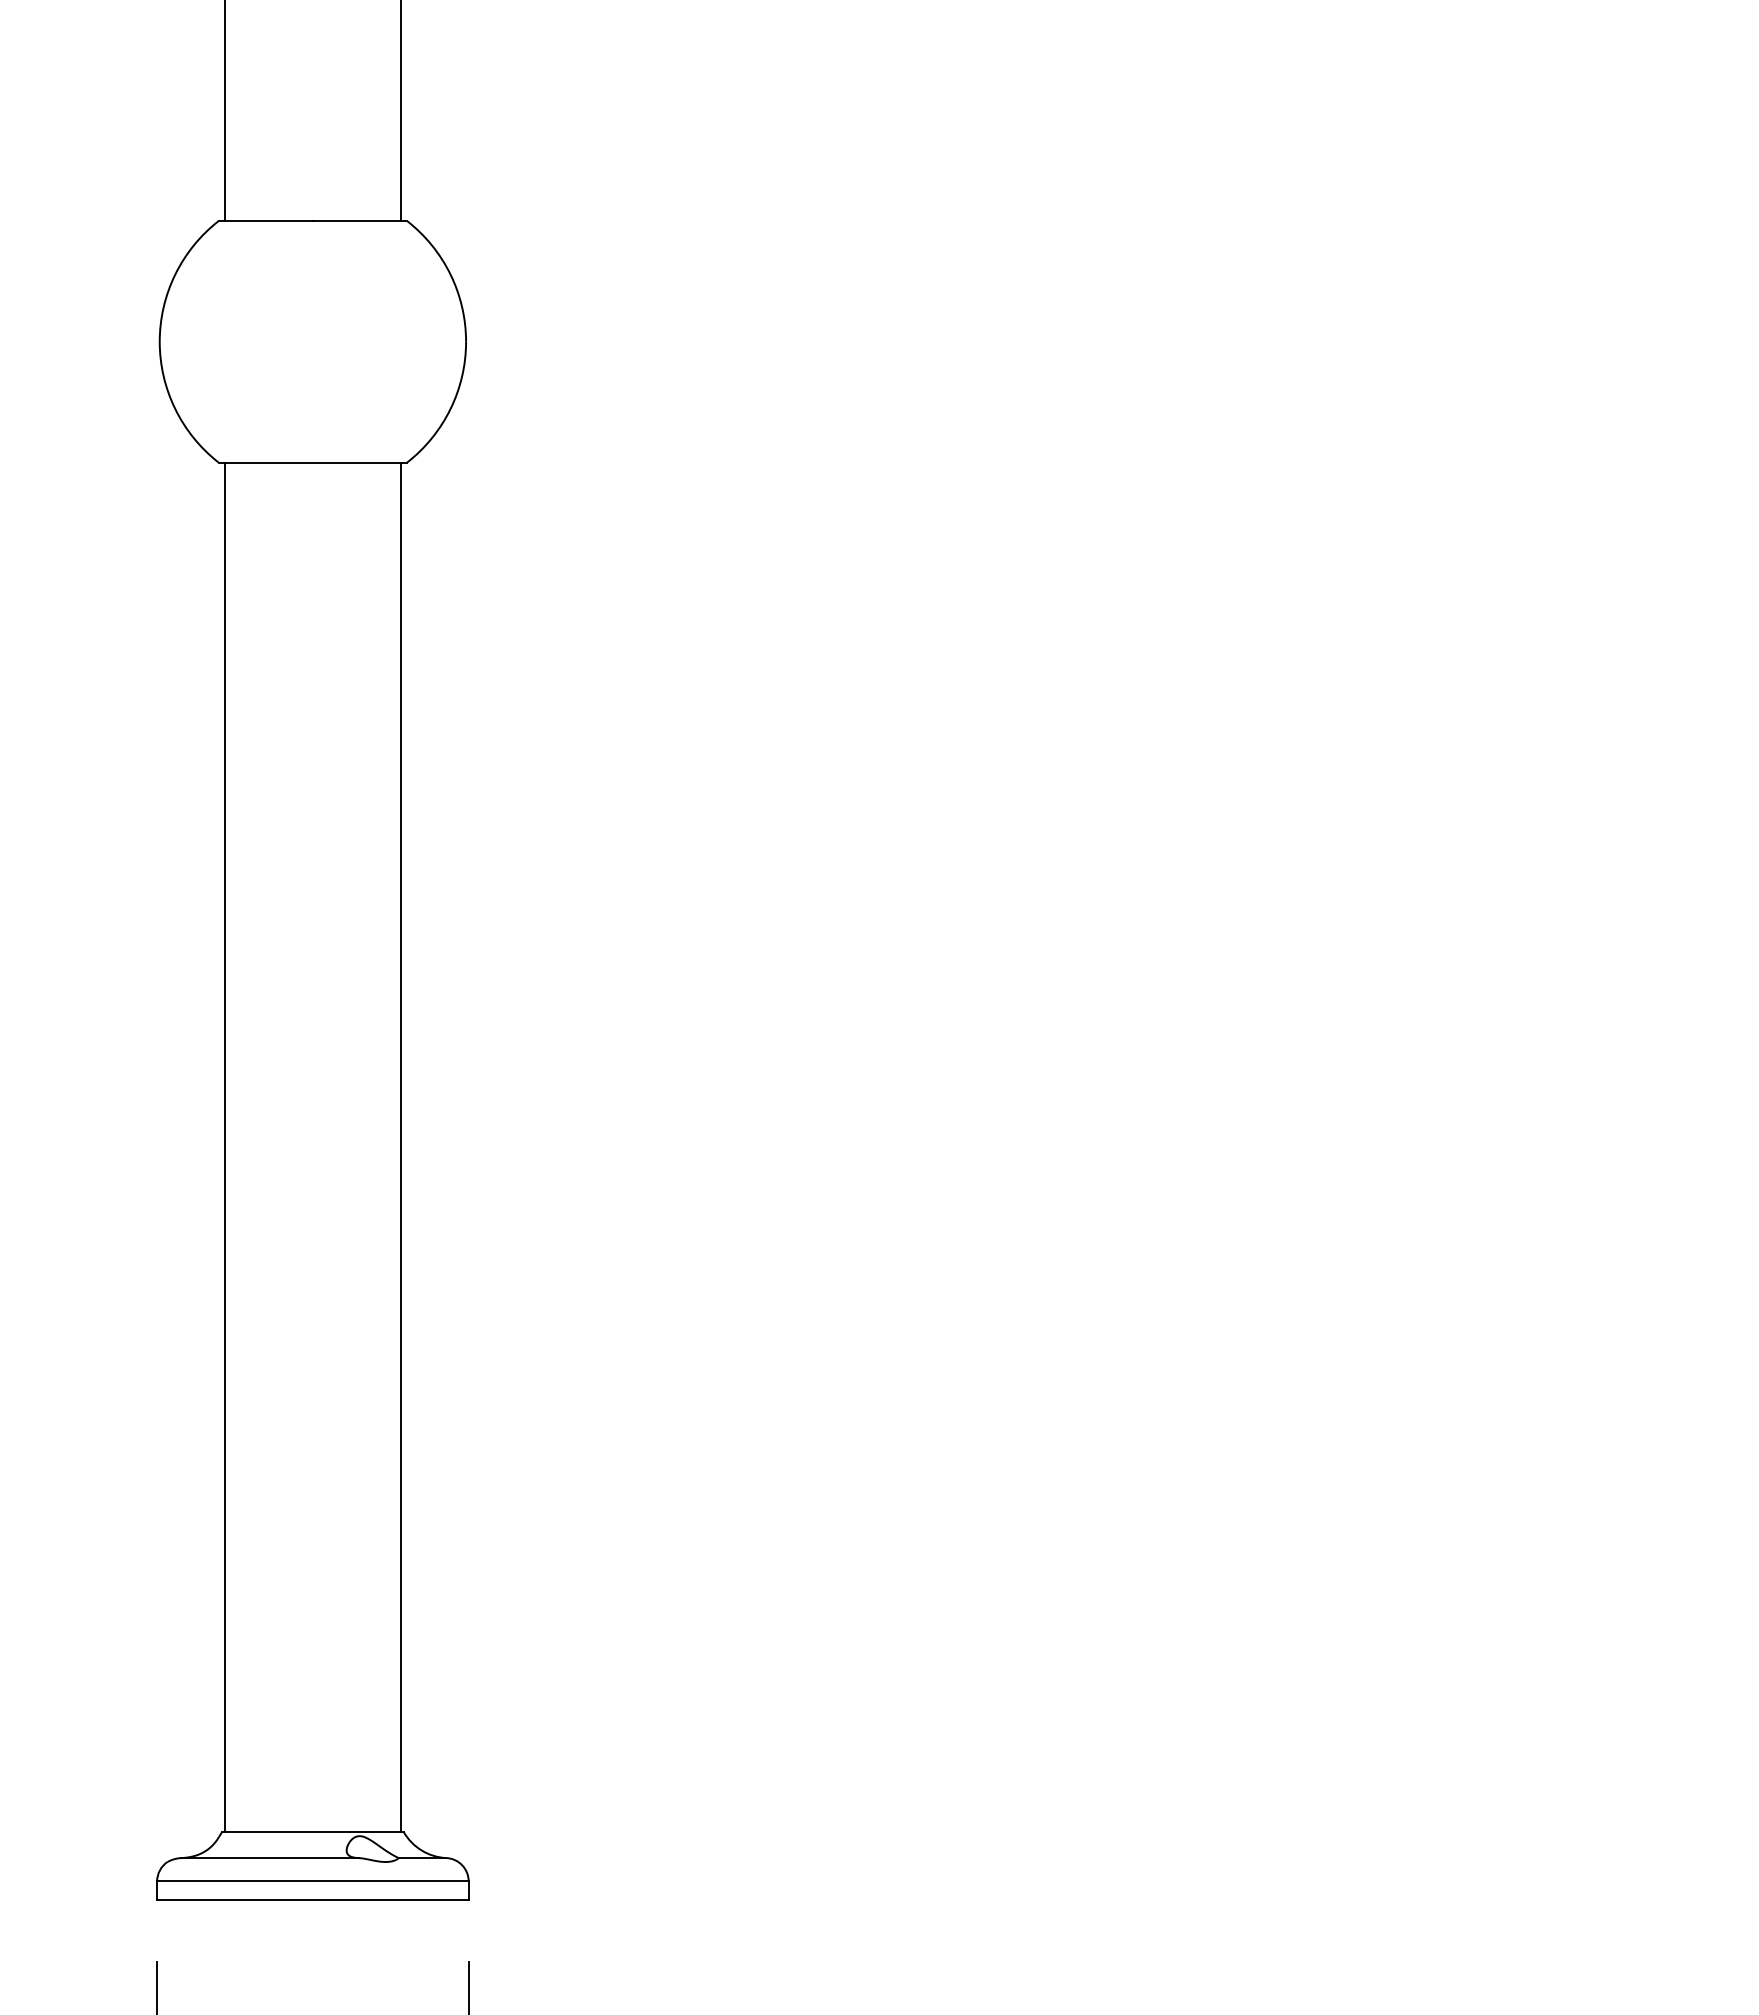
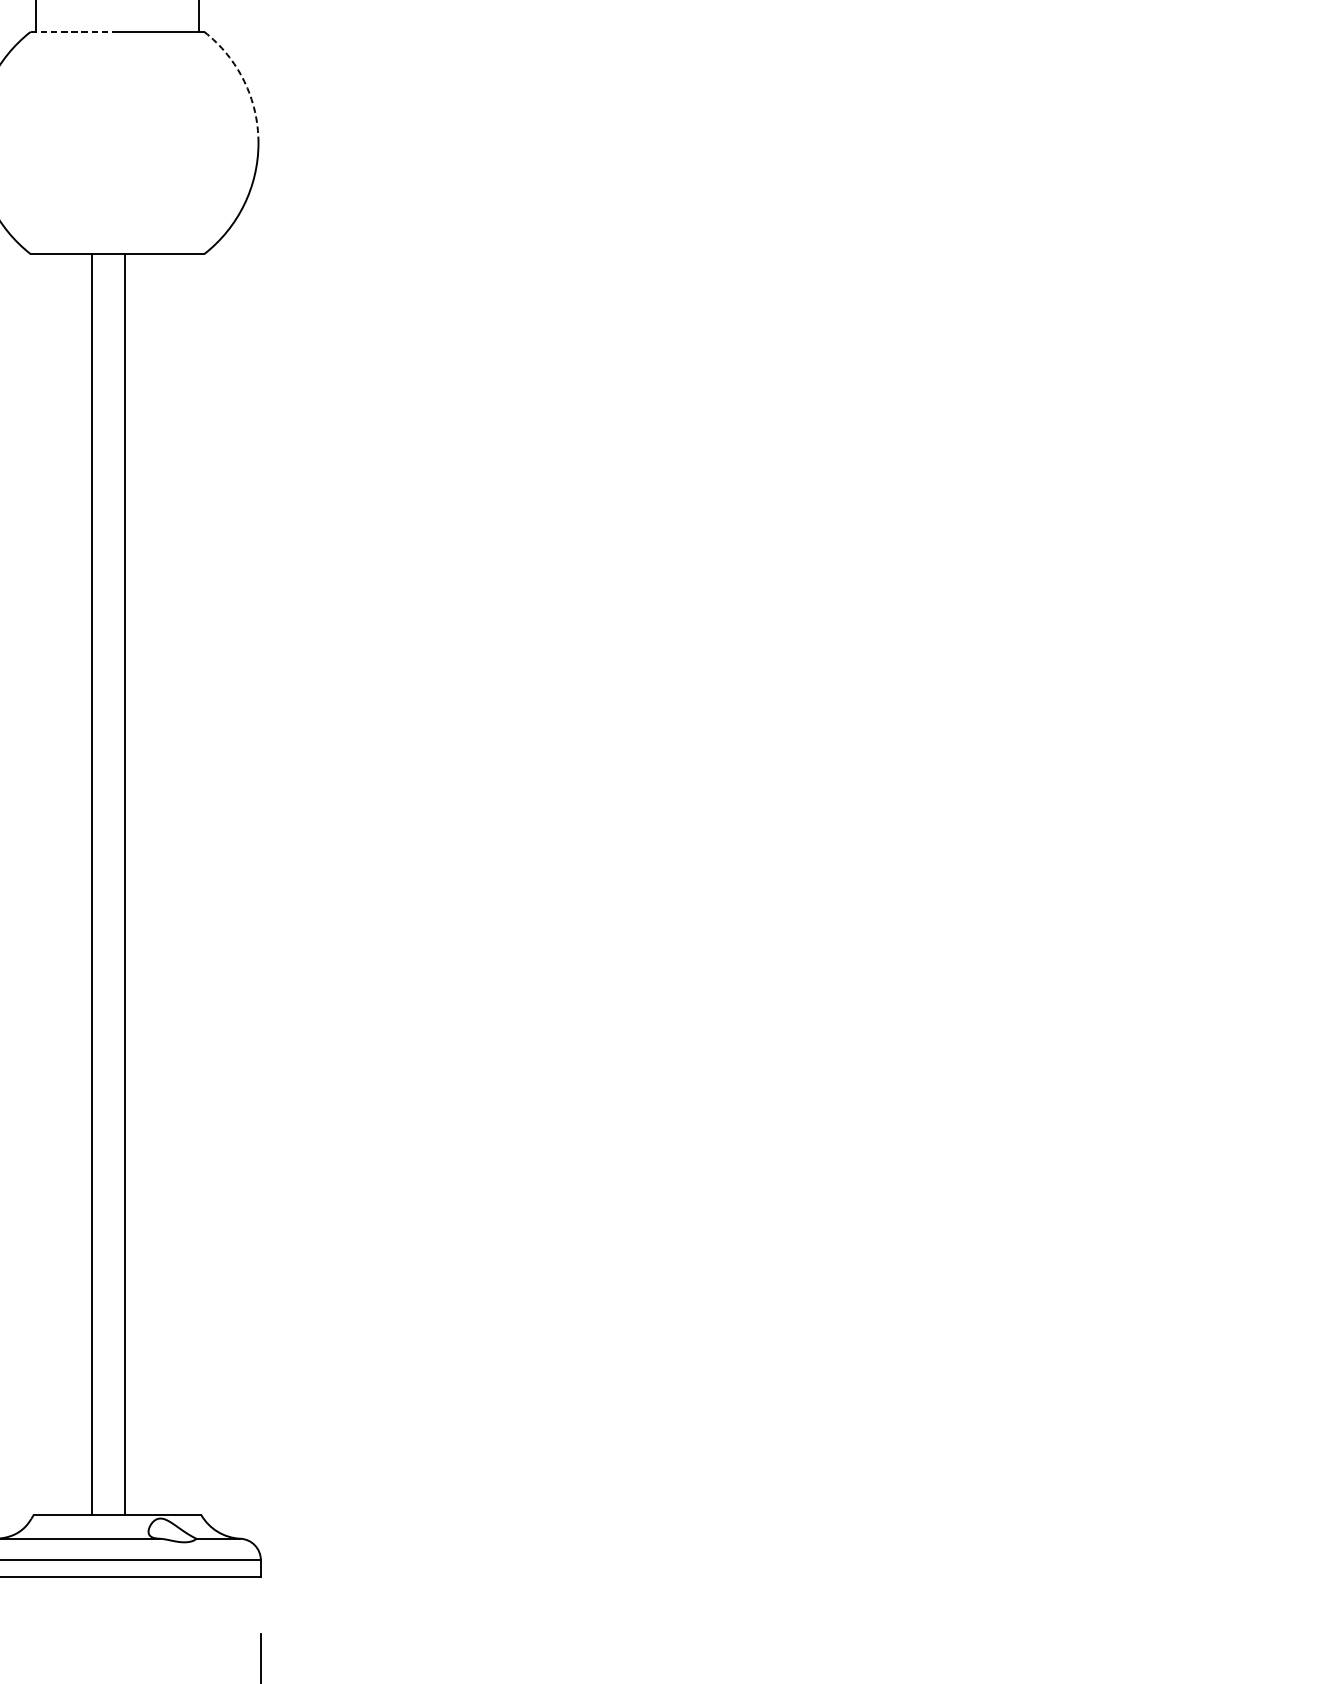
line: (266, 221) -> (74, 32), solid -> dashed
arc: (450, 274) -> (244, 81), solid -> dashed
line: (224, 1147) -> (92, 884), moved
line: (401, 1147) -> (125, 884), moved

